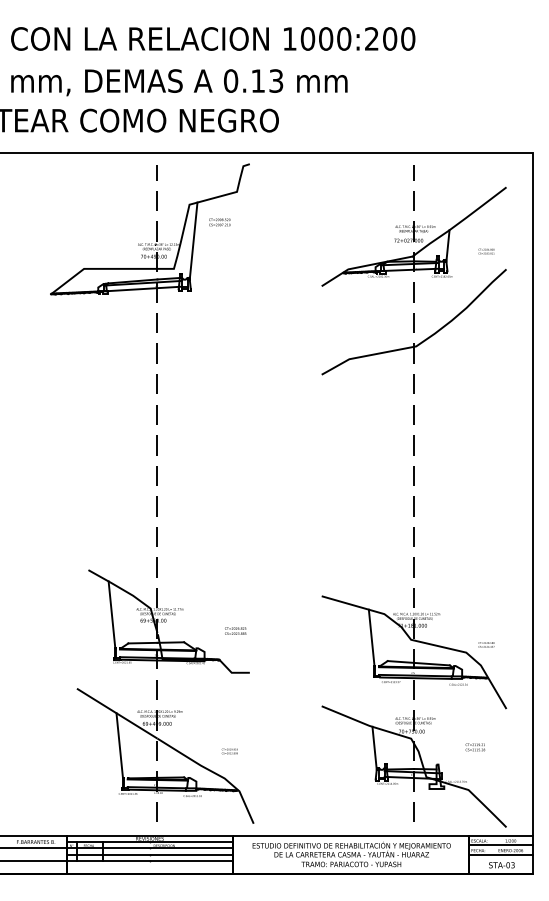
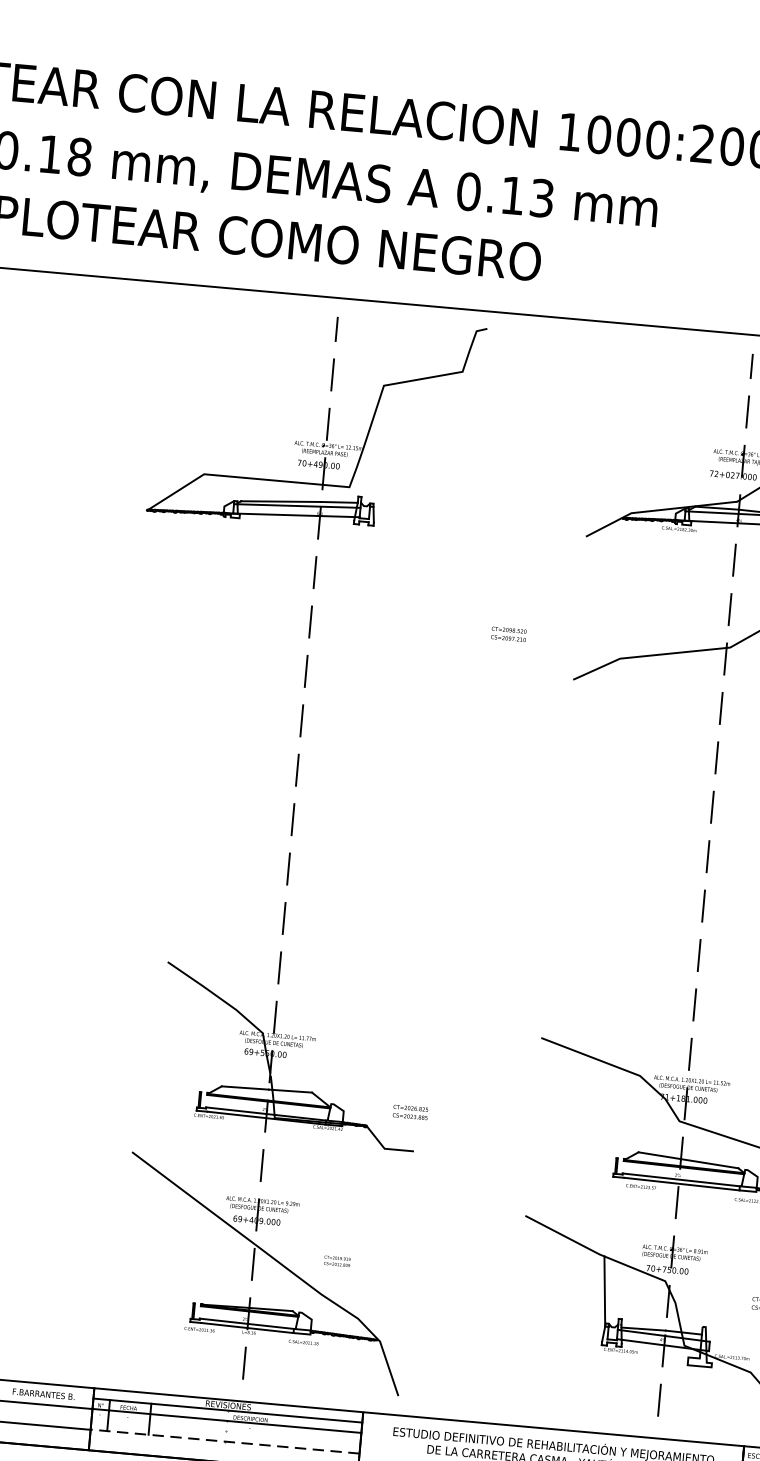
text: (219, 222) -> (508, 634), moved
line: (193, 240) -> (385, 444), removed
line: (111, 614) -> (198, 1037), removed
text: (235, 630) -> (410, 1111), moved
line: (371, 637) -> (615, 1111), removed
line: (119, 745) -> (192, 1250), removed
text: (229, 751) -> (336, 1261), moved
line: (149, 854) -> (225, 1430), removed
line: (149, 861) -> (224, 1442), solid -> dashed

